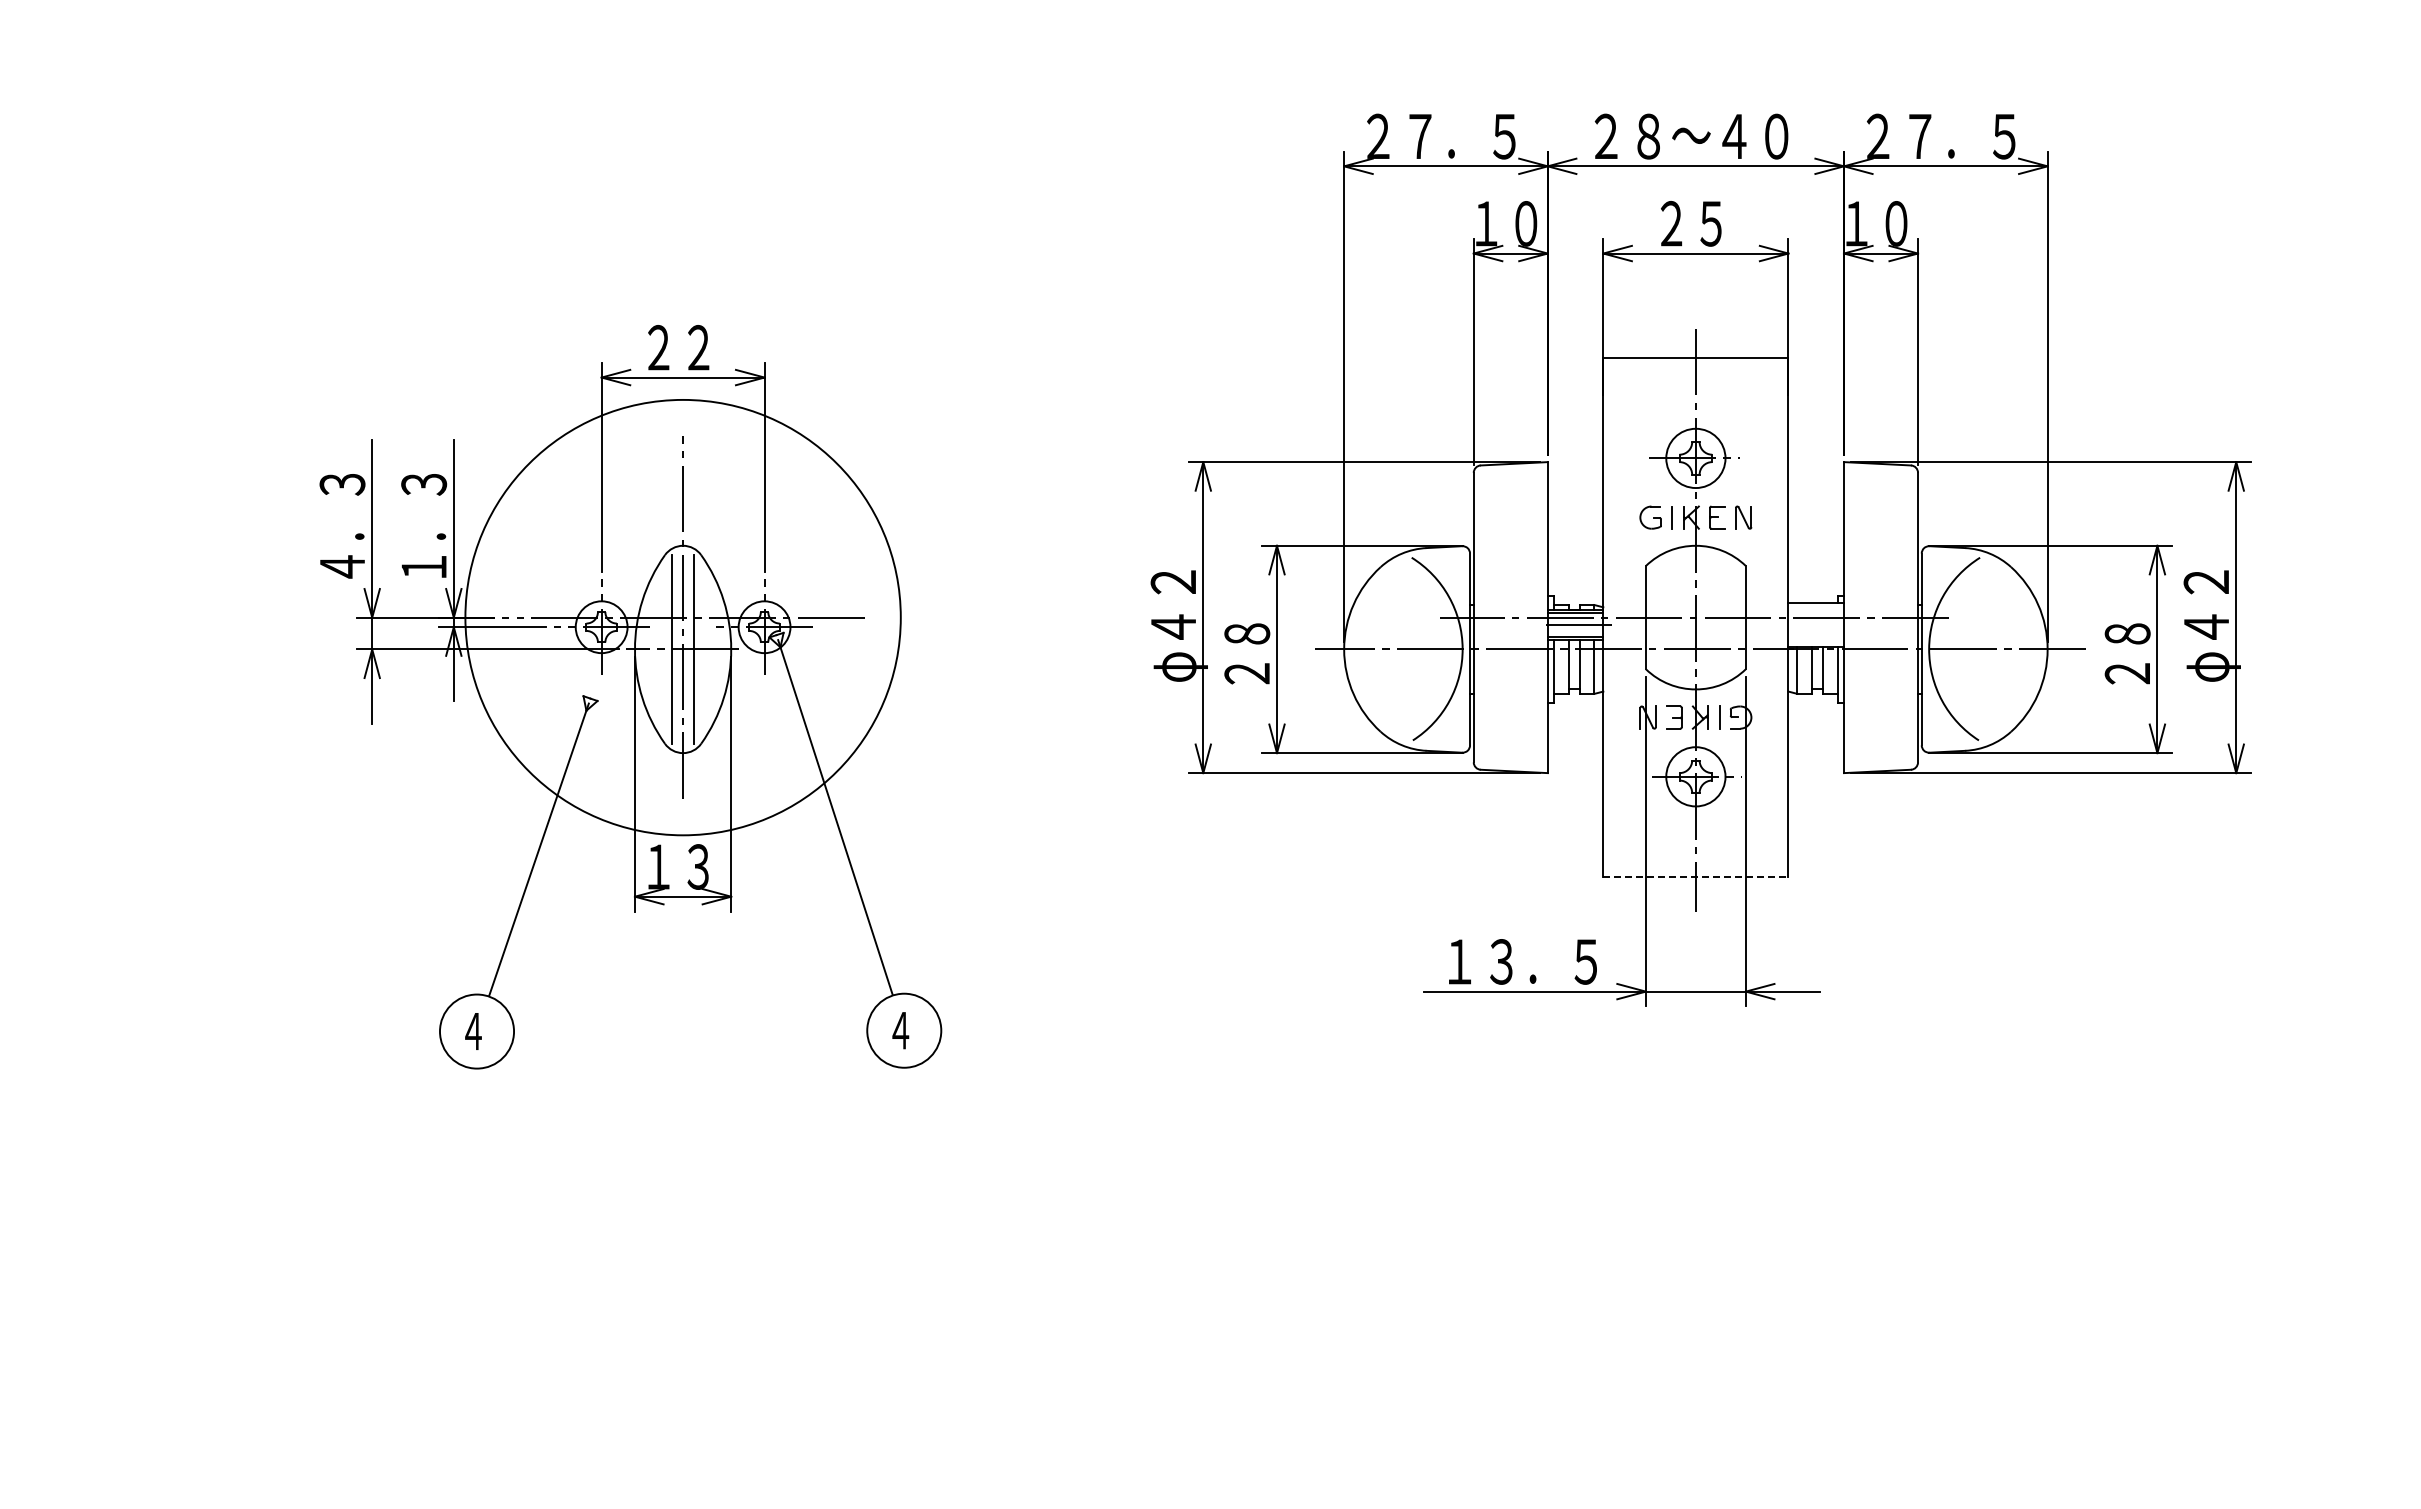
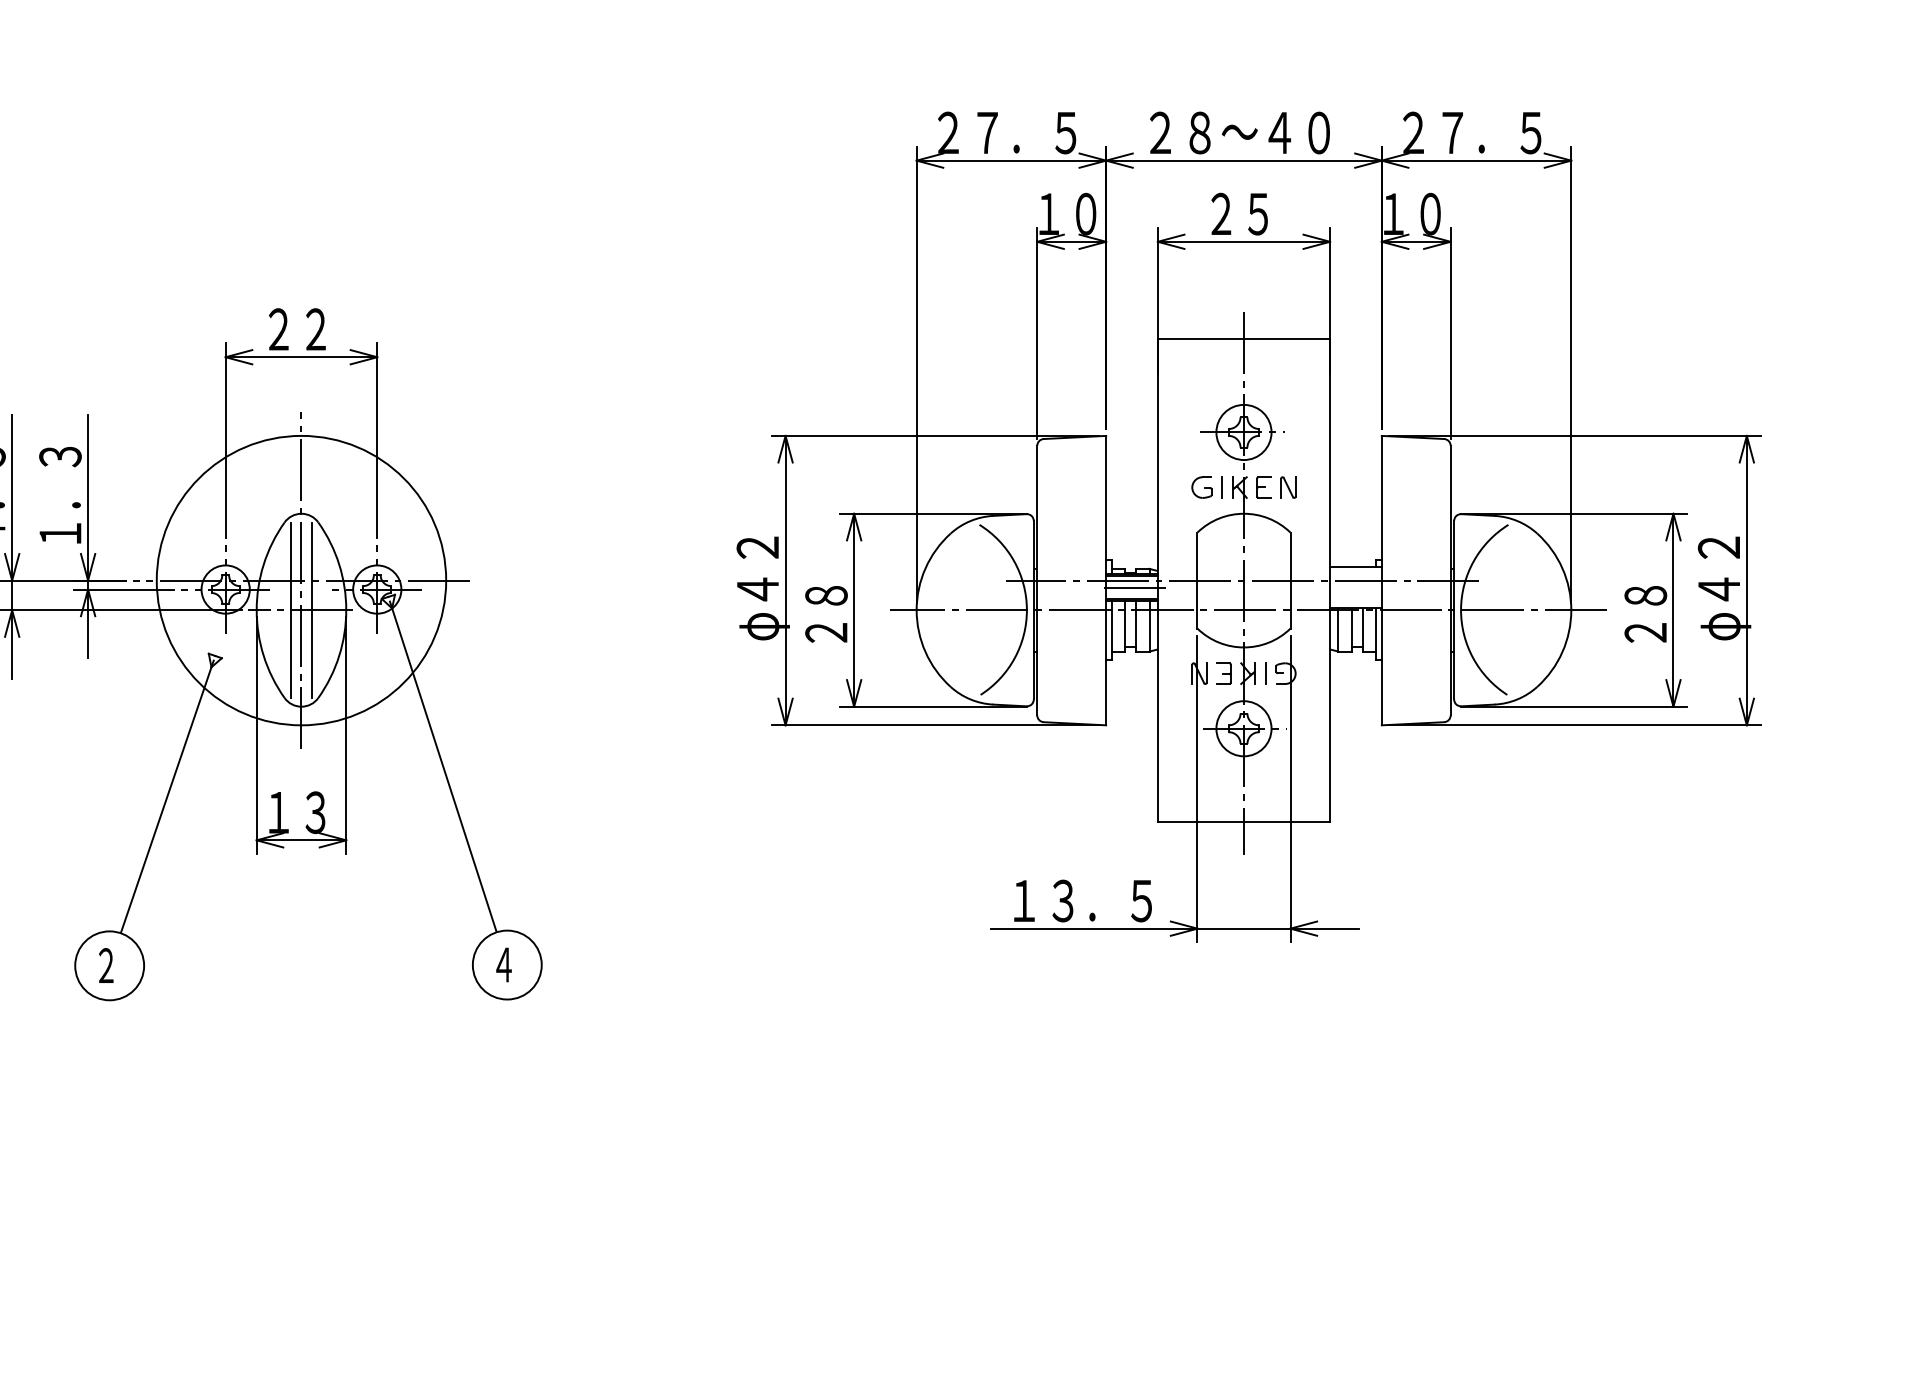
circle: (682, 617) -> (300, 580), size x0.71
line: (1695, 876) -> (1243, 821), dashed -> solid
text: (473, 1030) -> (106, 964), ４ -> ２

